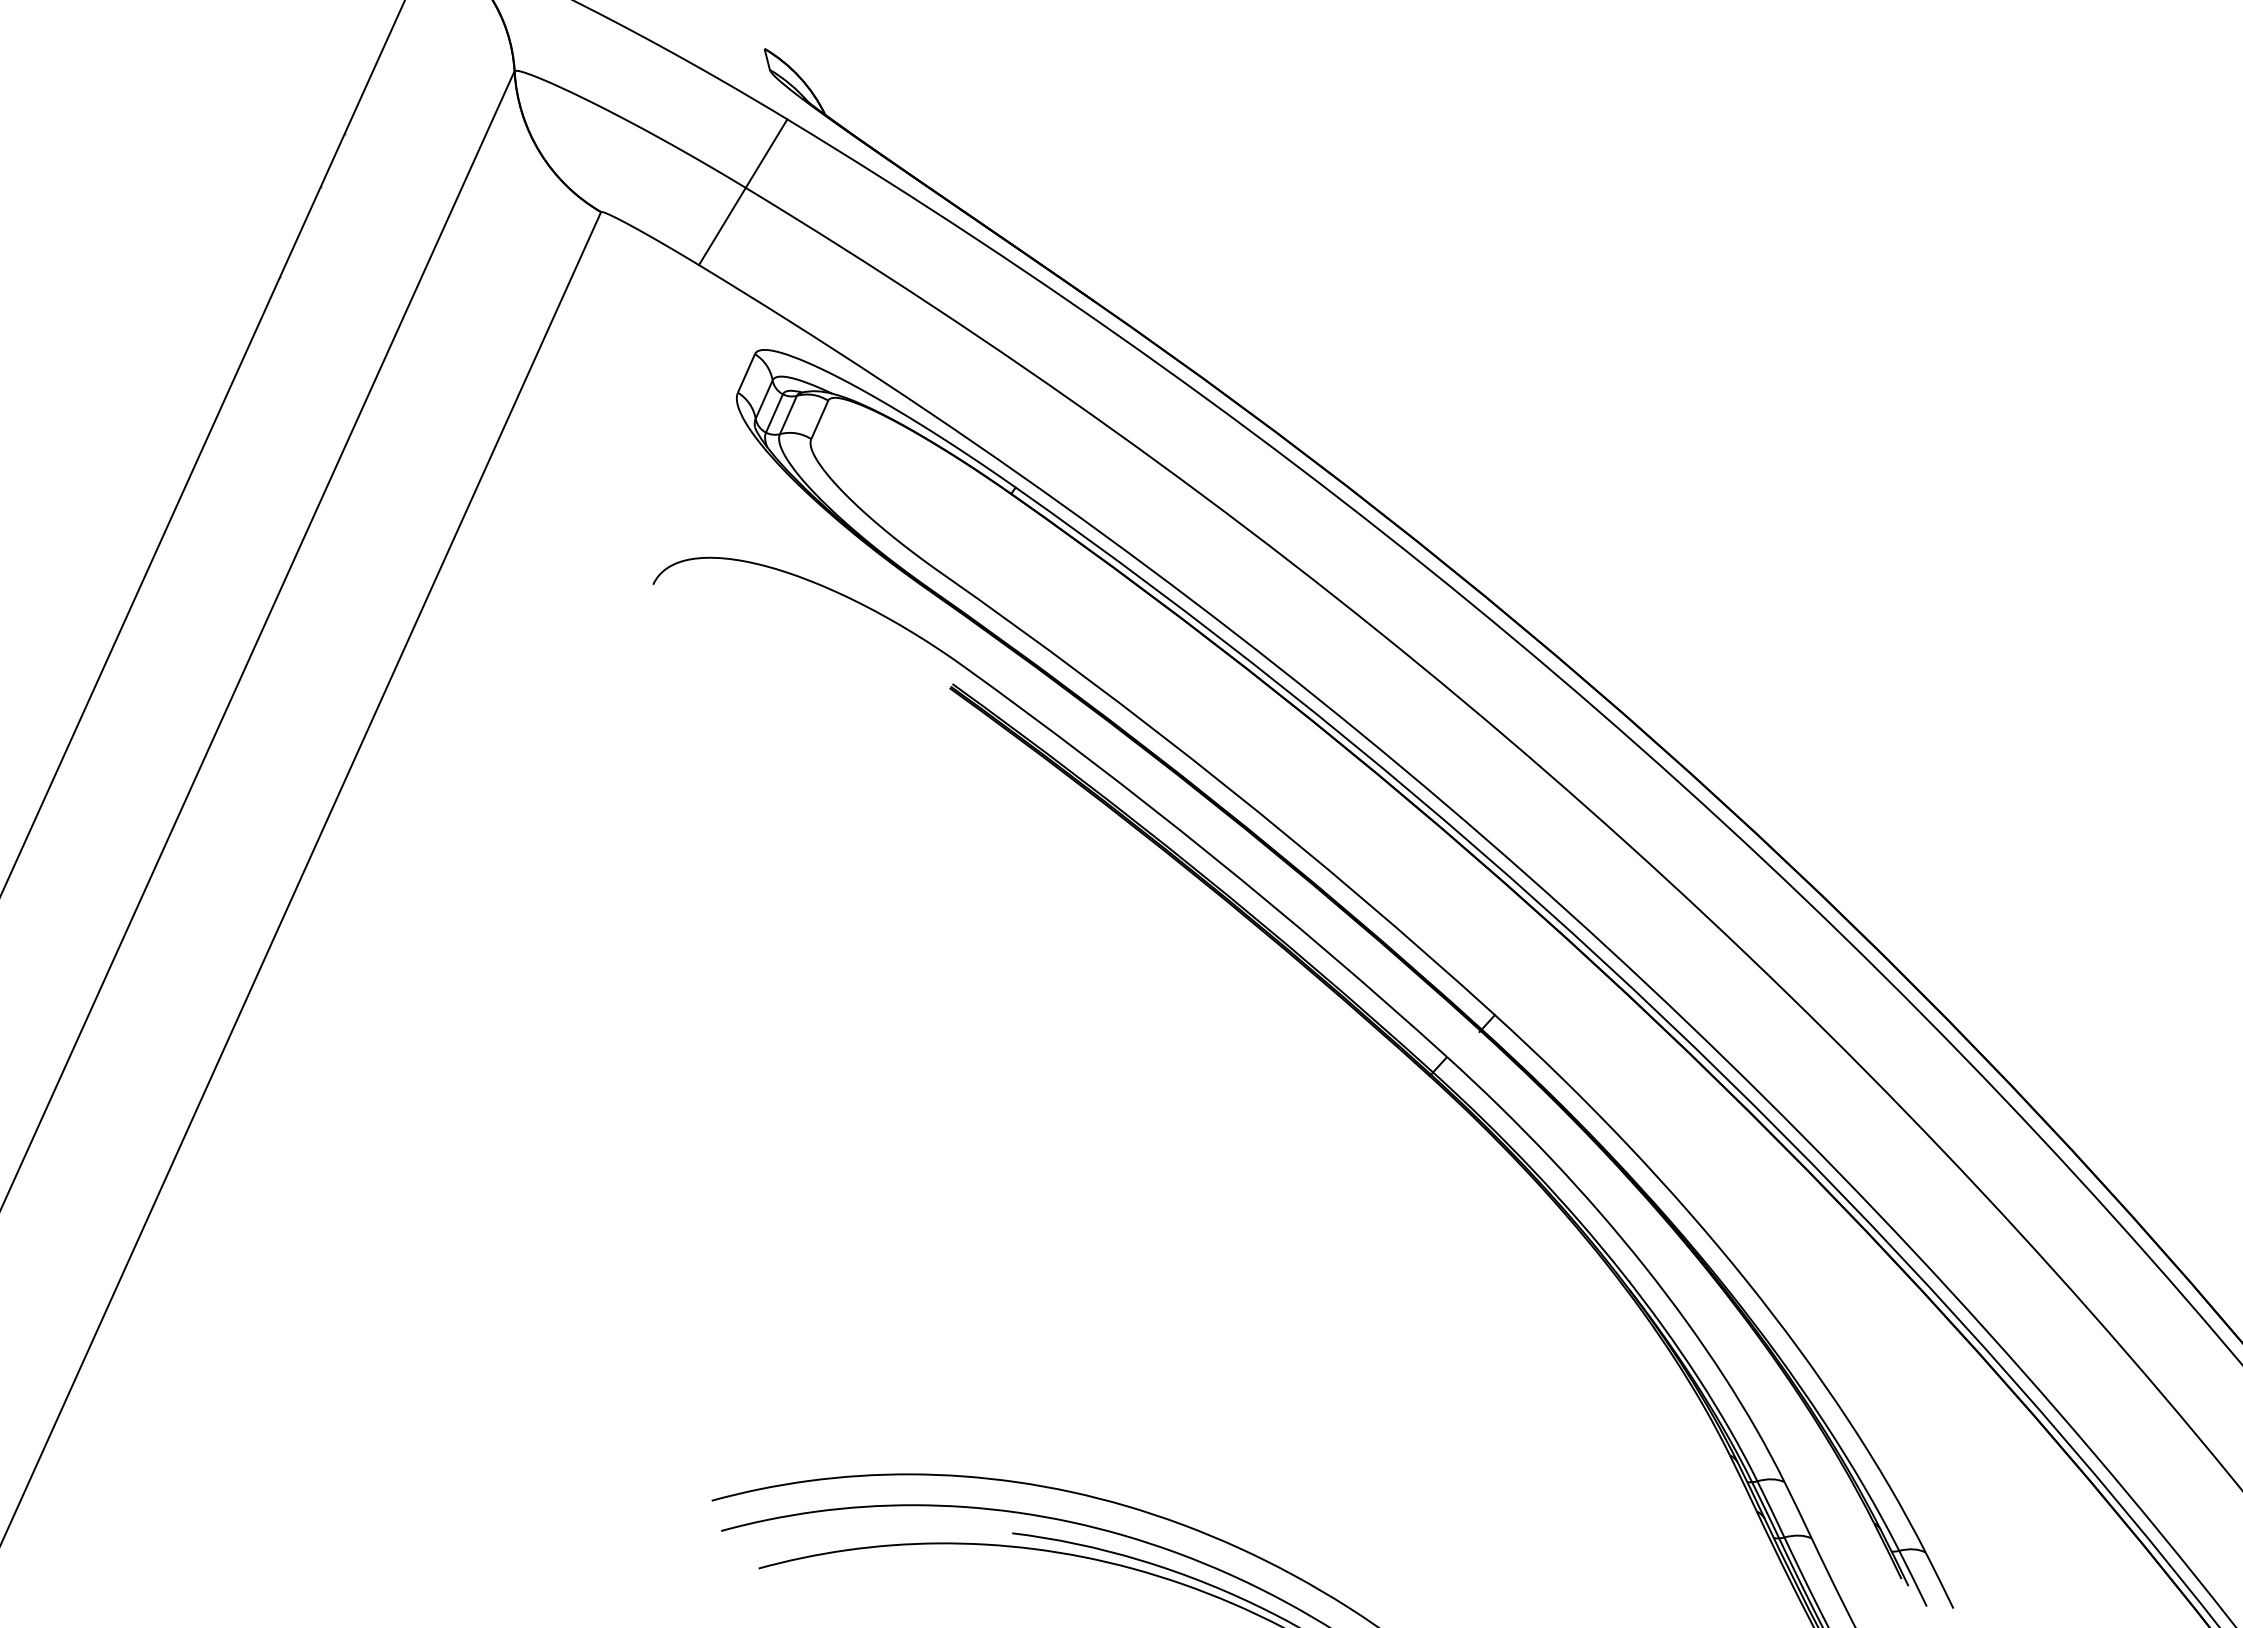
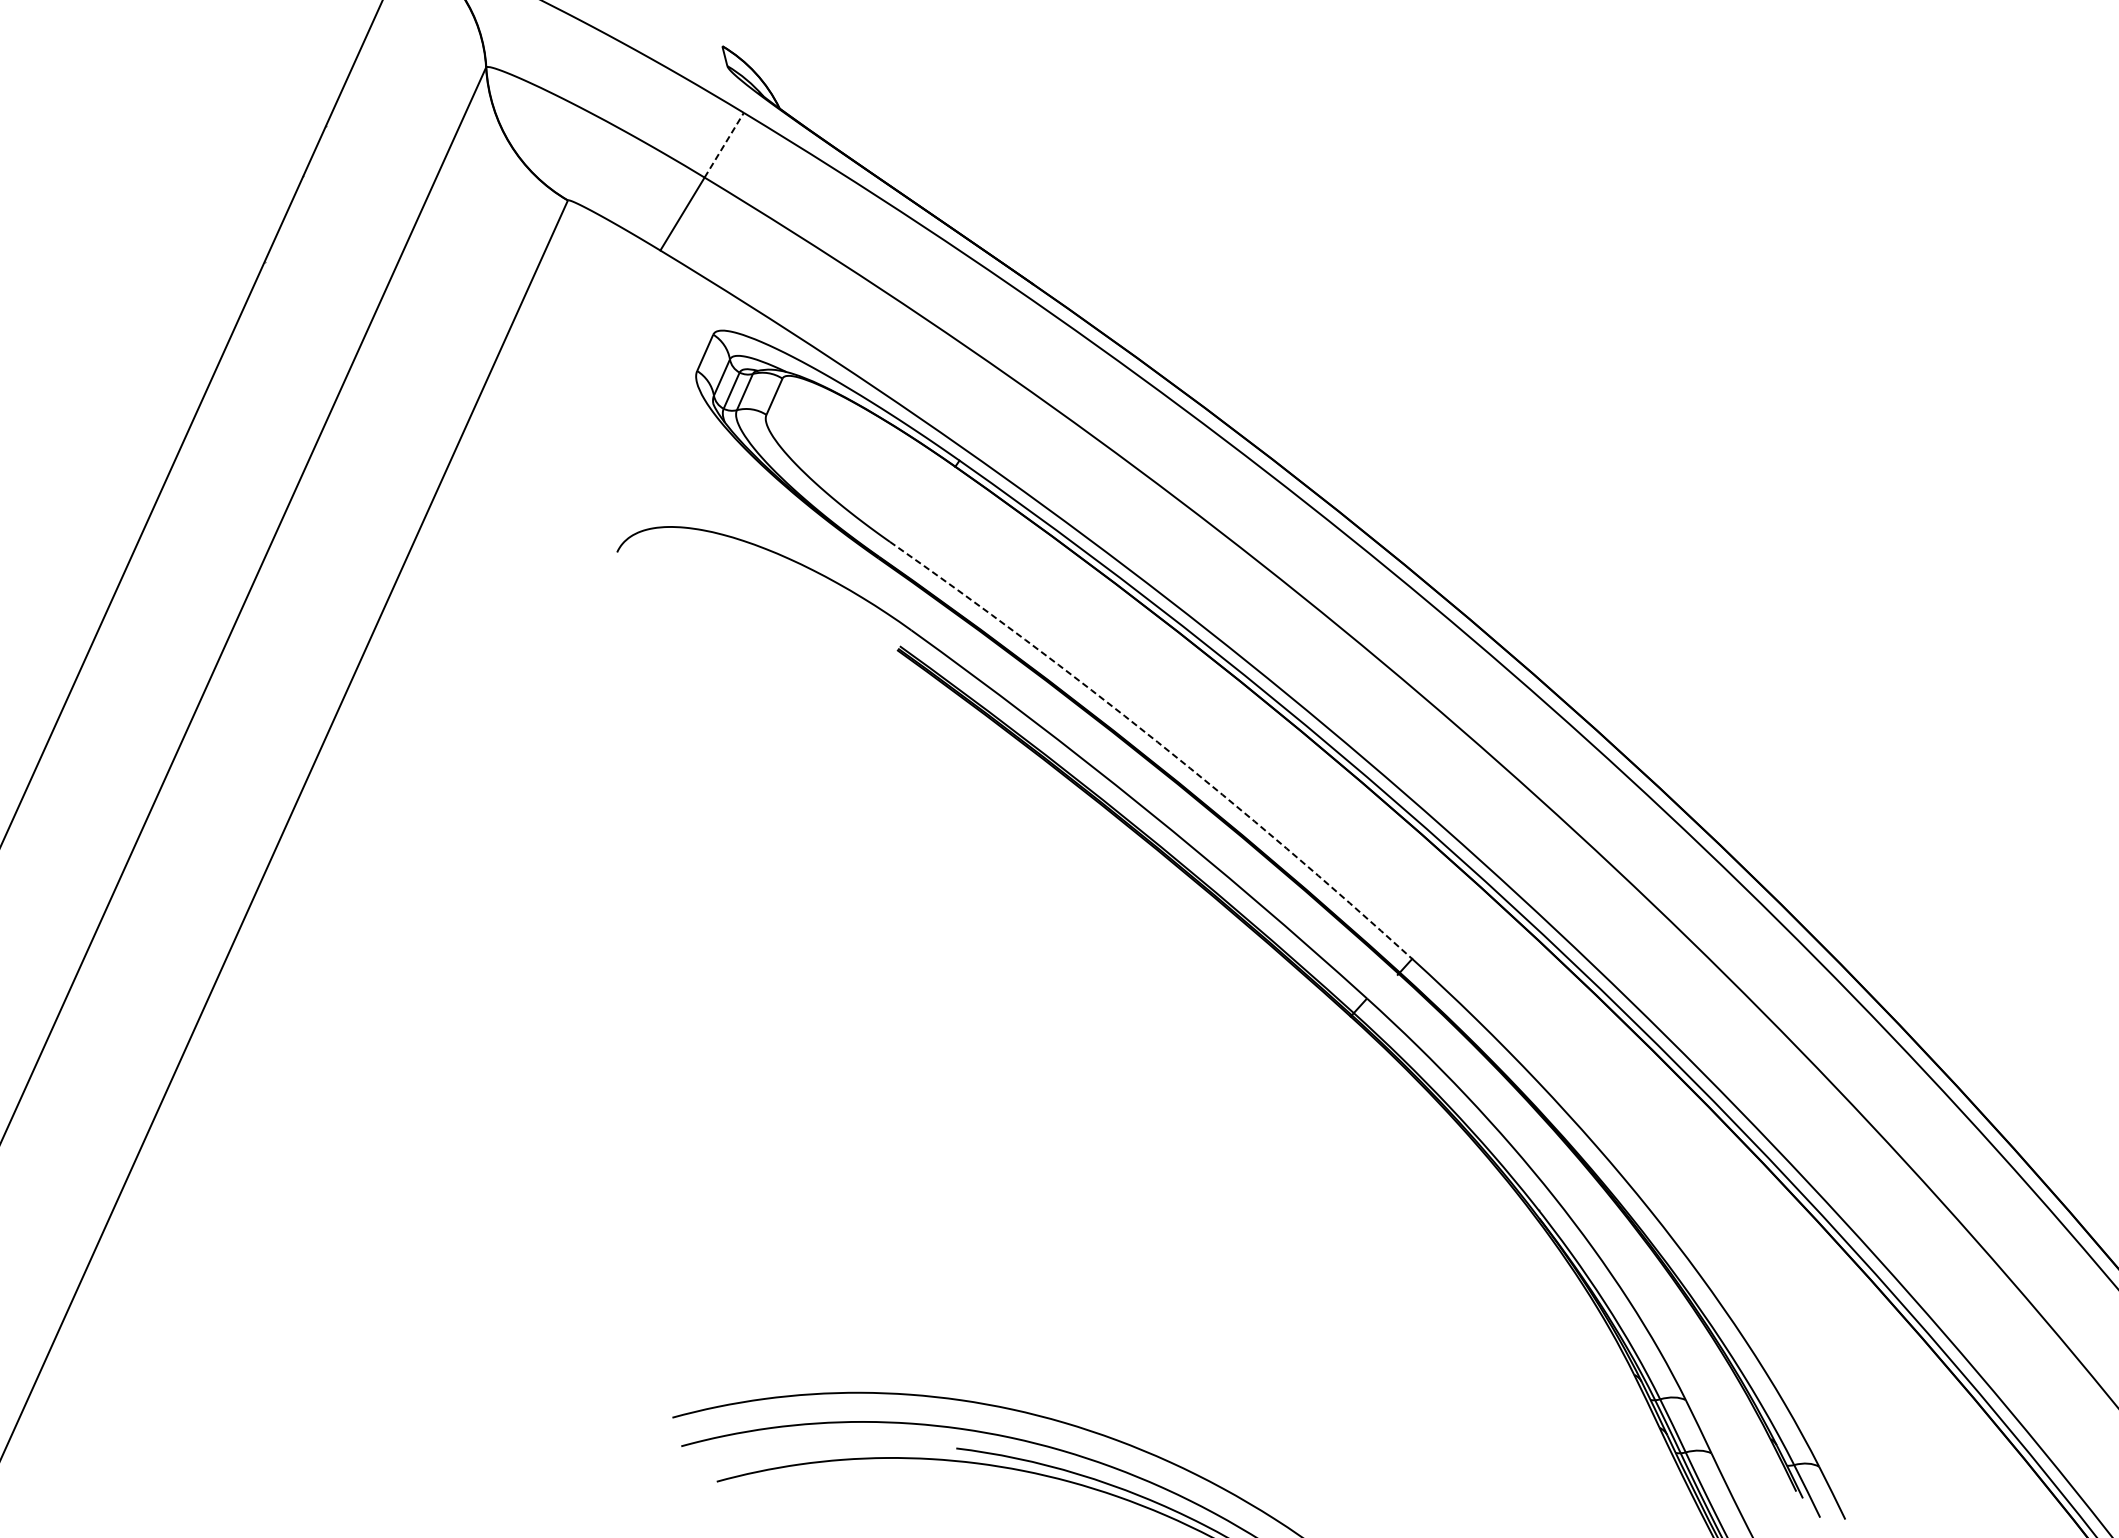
line: (766, 153) -> (724, 145), solid -> dashed
arc: (1225, 785) -> (1157, 742), solid -> dashed

